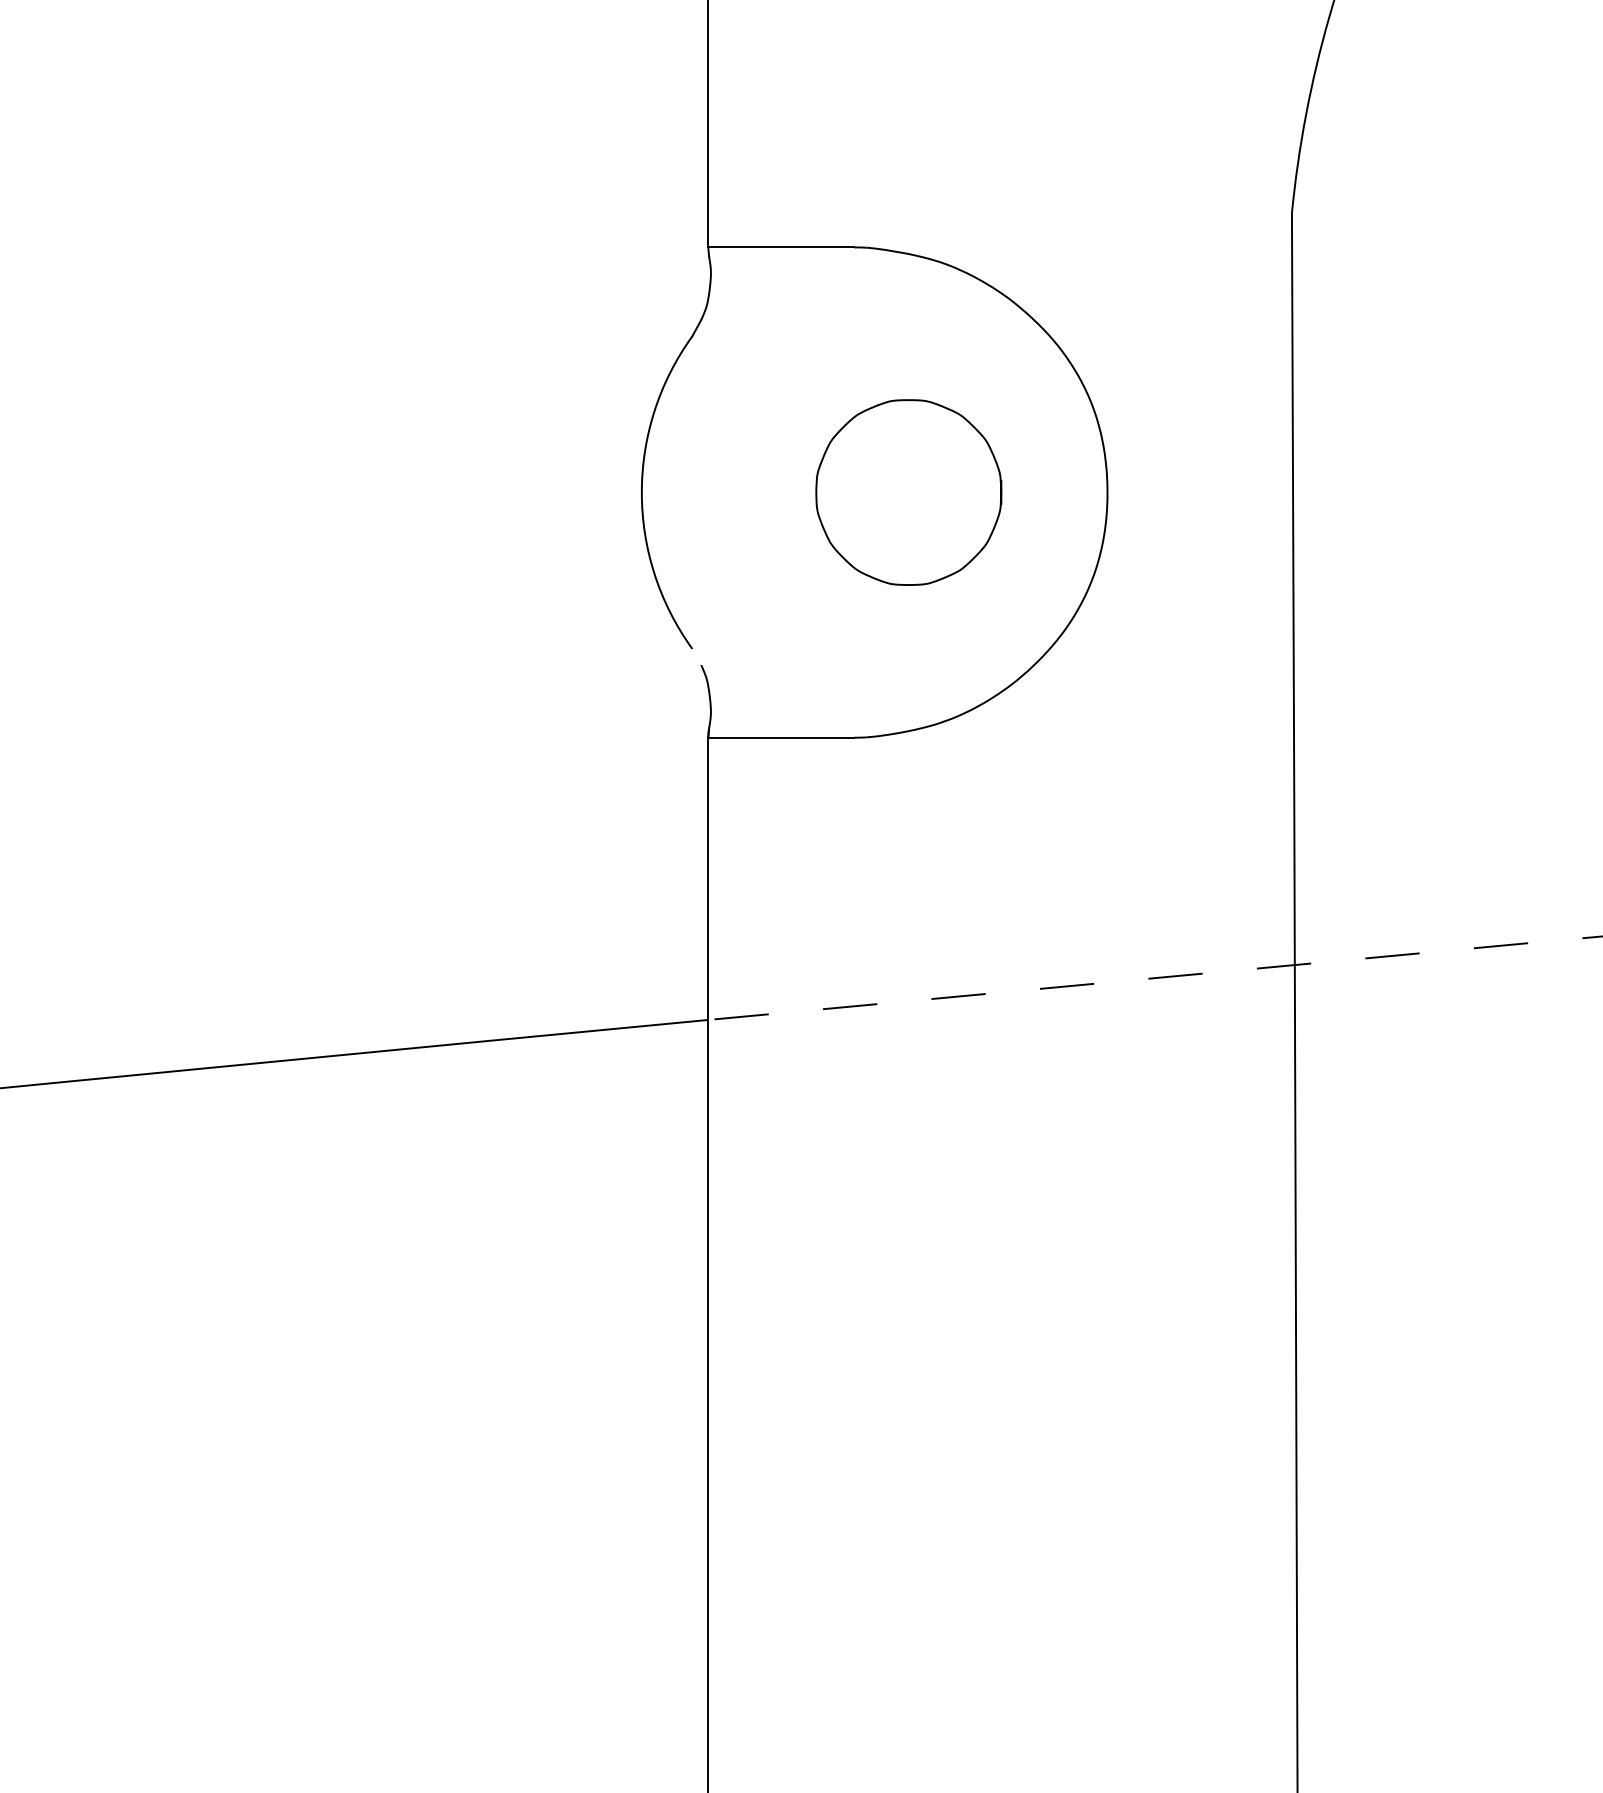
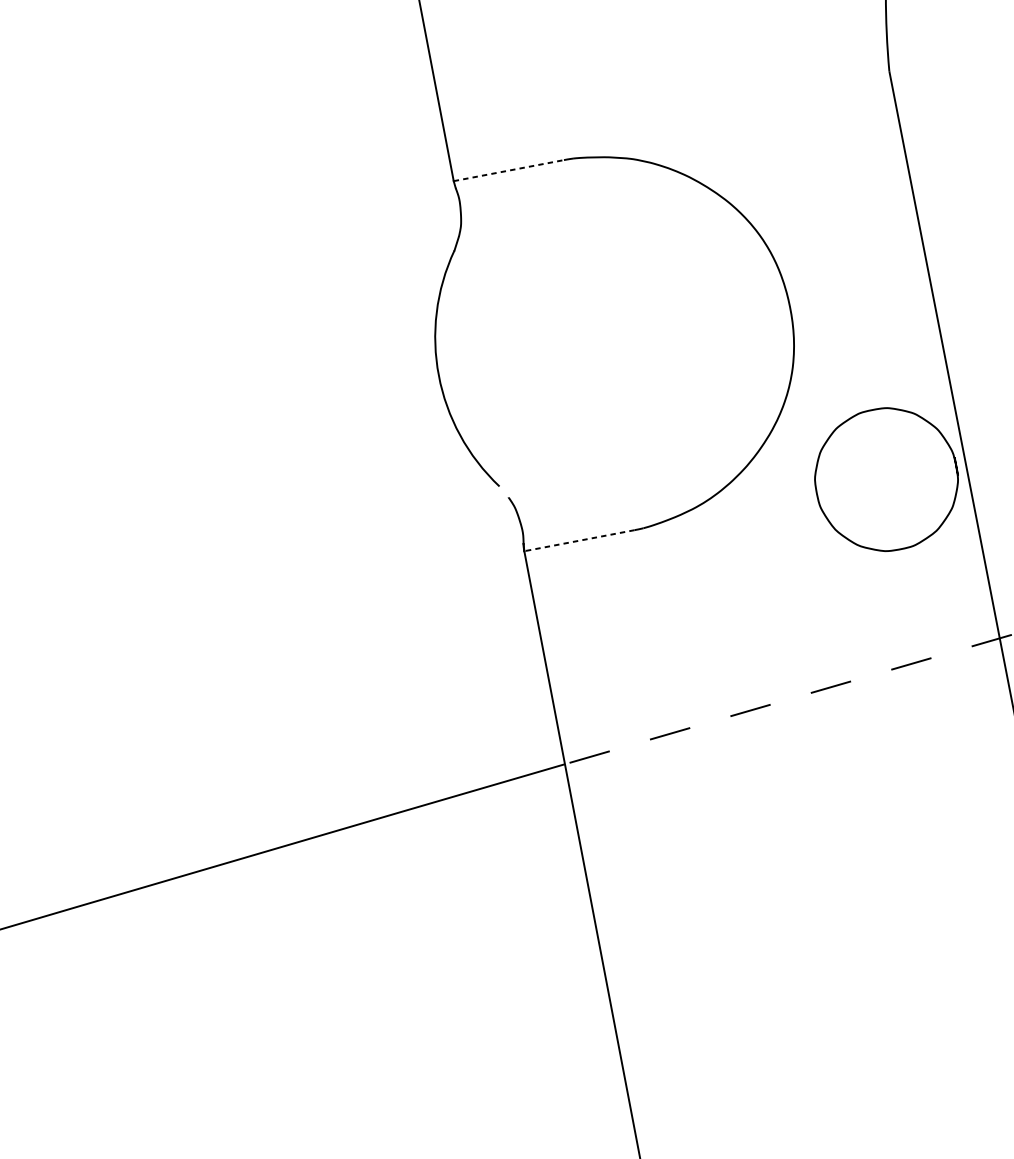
line: (781, 247) -> (509, 170), solid -> dashed
curve: (823, 460) -> (817, 467), moved
line: (780, 737) -> (578, 540), solid -> dashed

